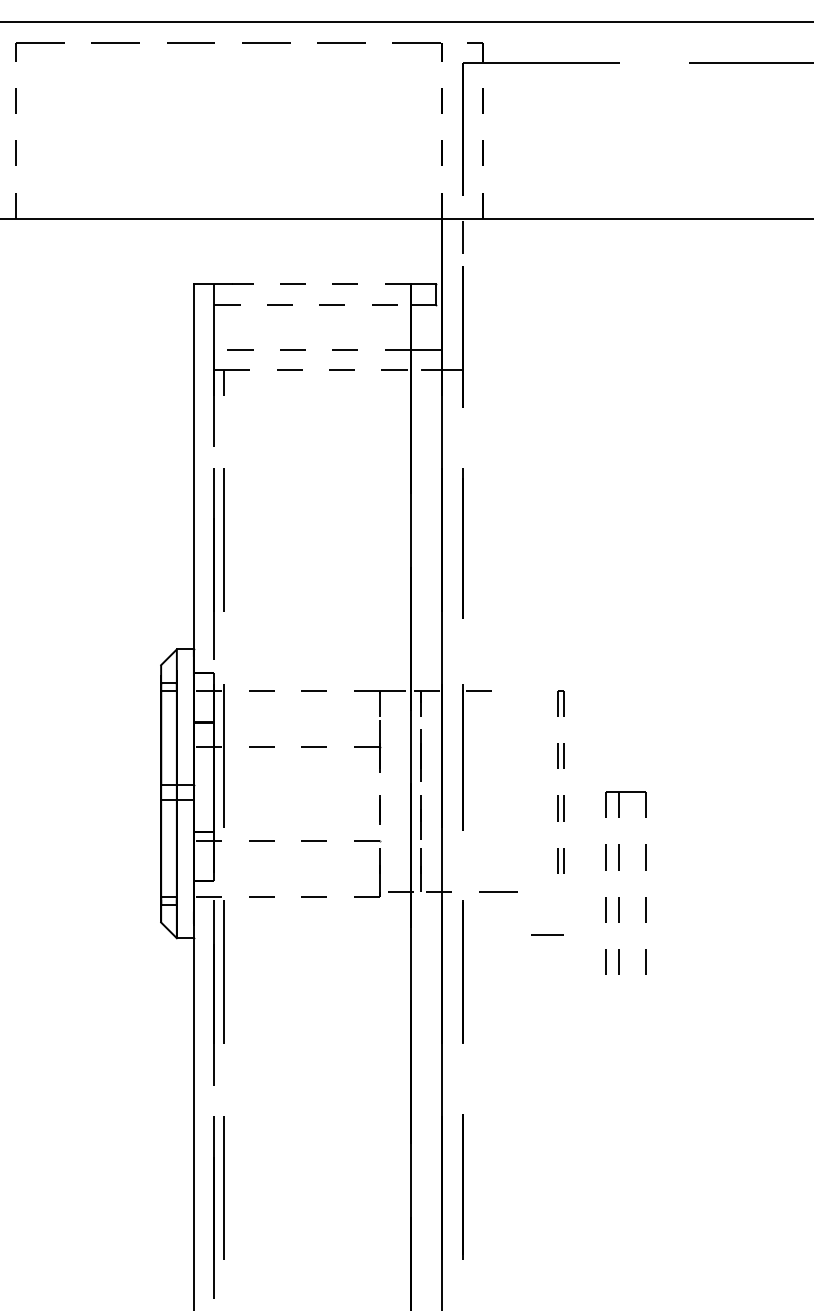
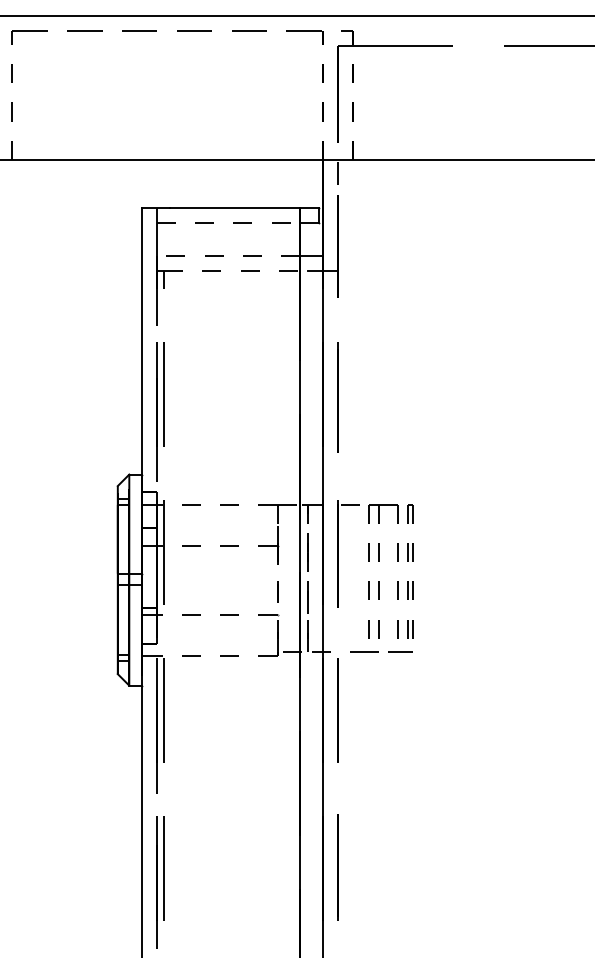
line: (320, 284) -> (234, 207), dashed -> solid
part: (620, 869) -> (379, 561), moved
line: (547, 933) -> (400, 651), moved

